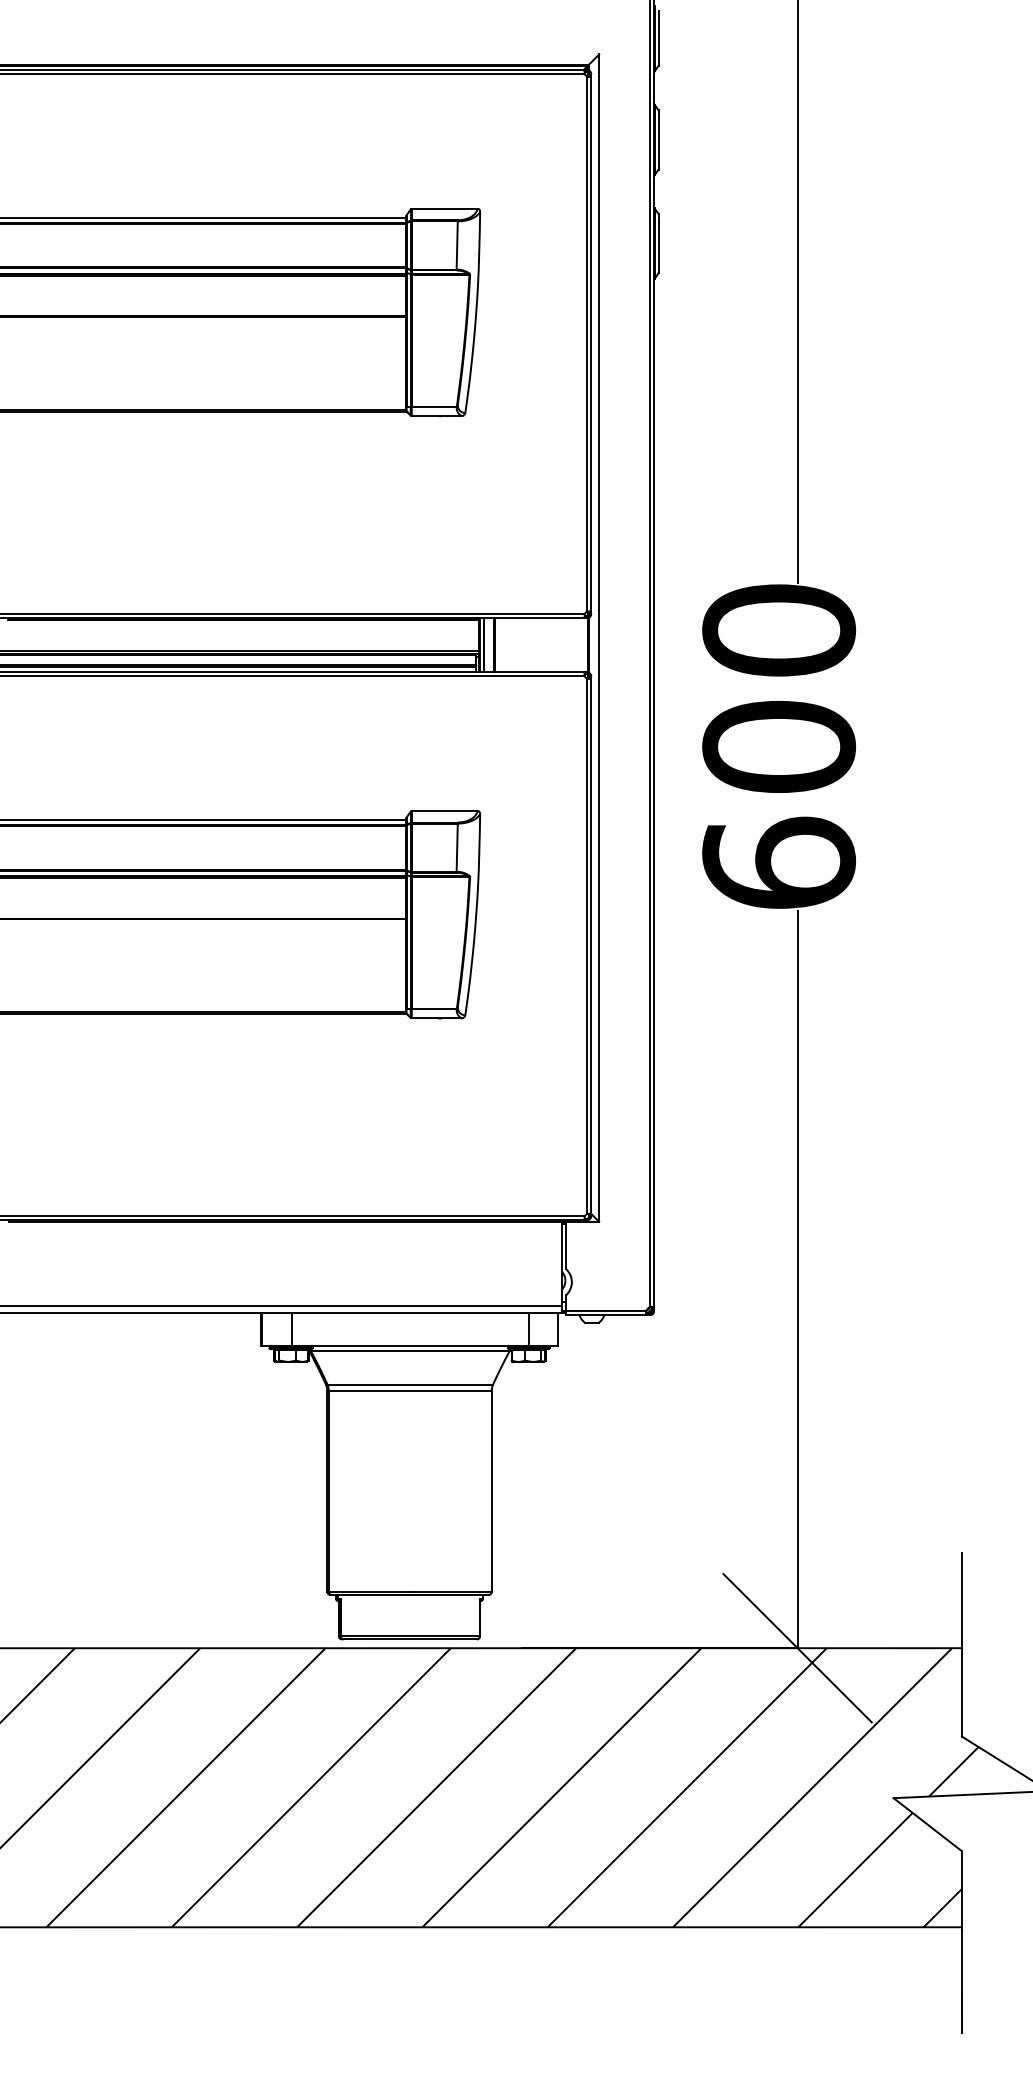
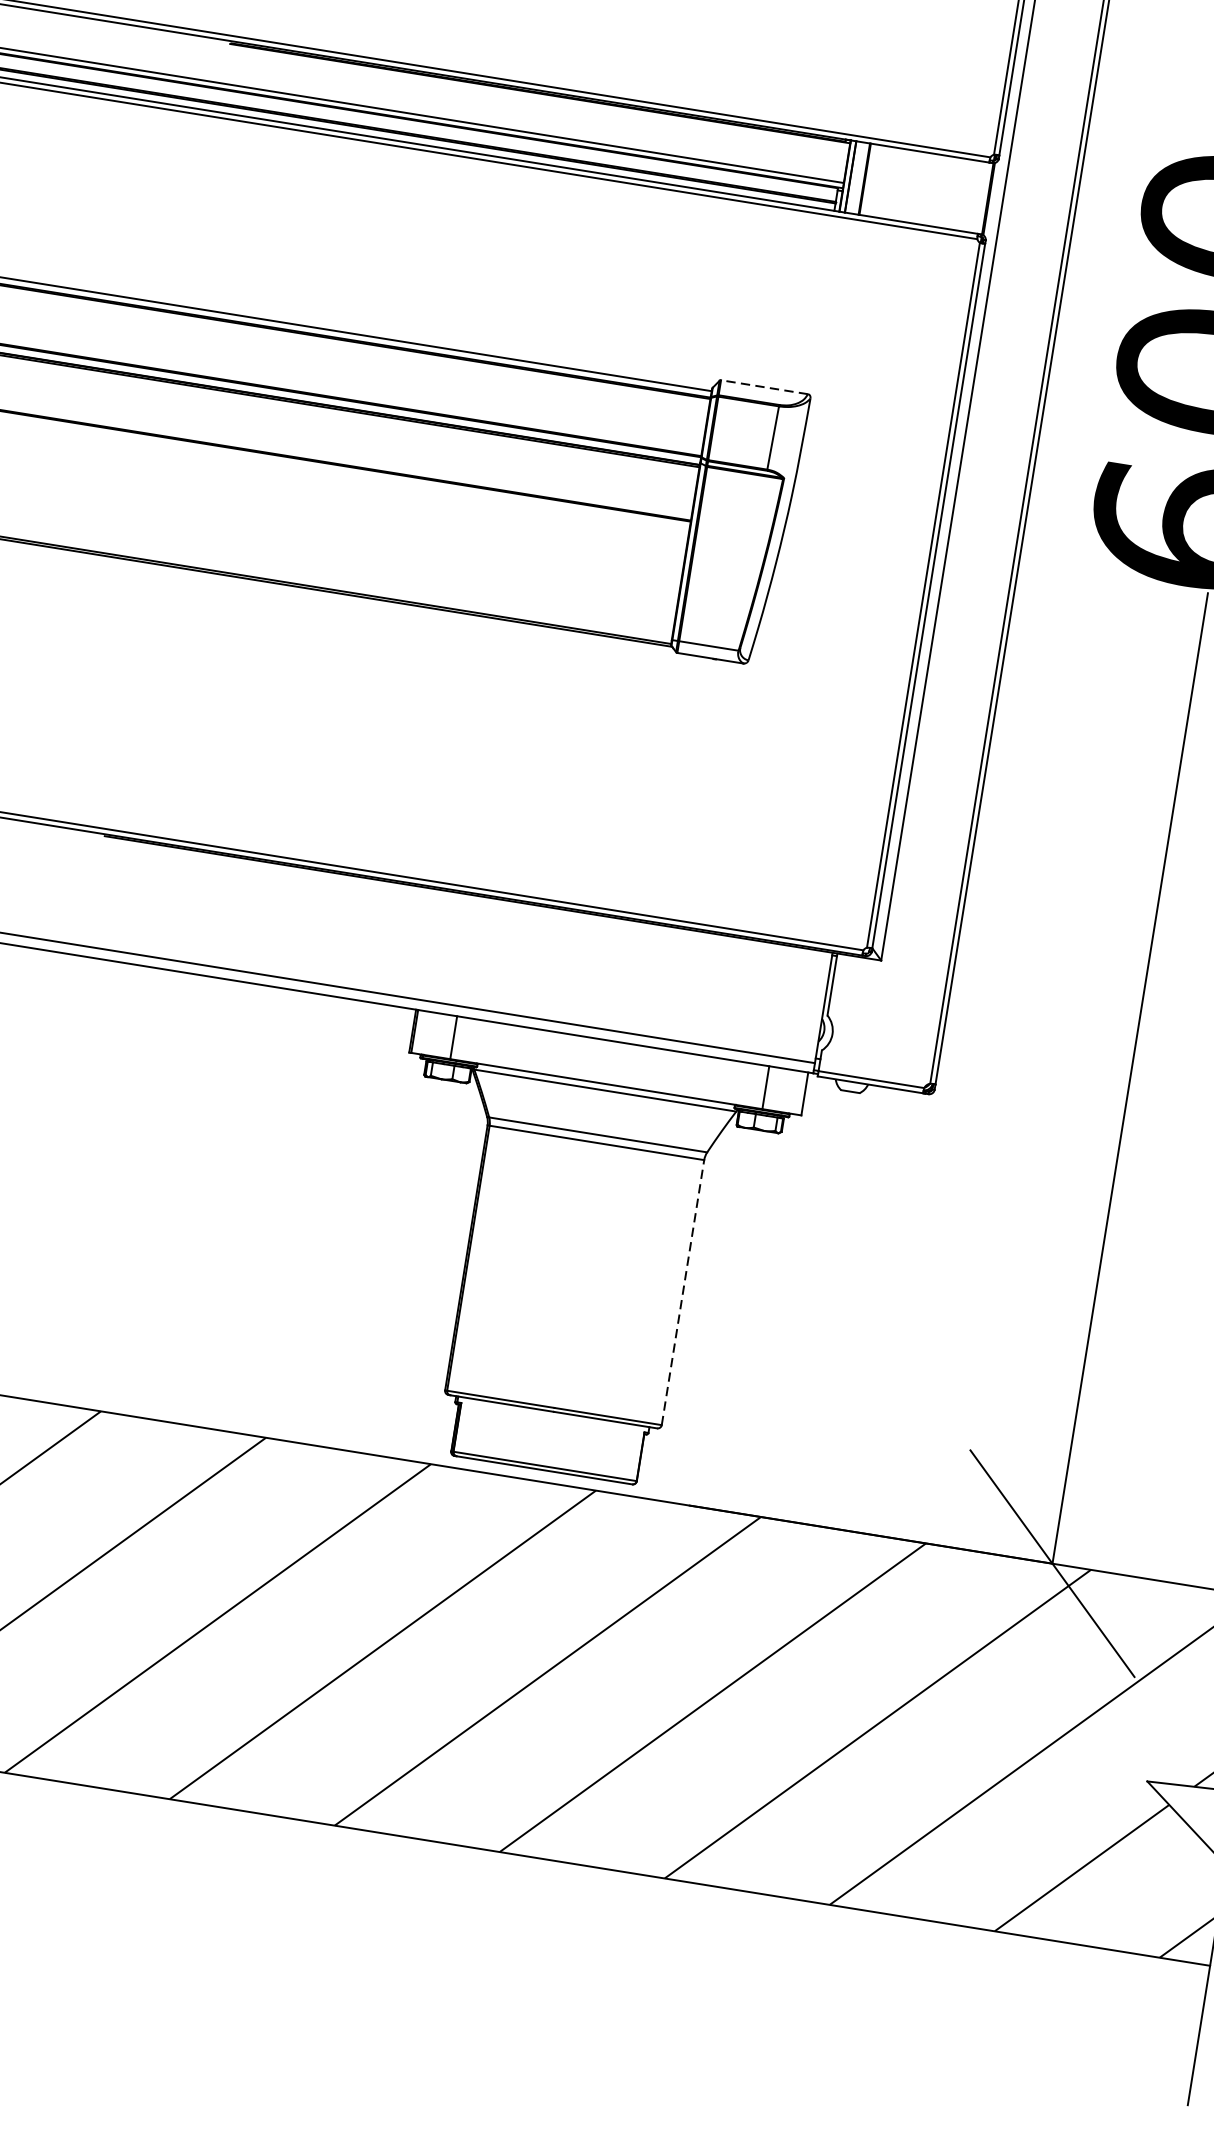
line: (444, 811) -> (764, 387), solid -> dashed
line: (491, 1491) -> (682, 1292), solid -> dashed

